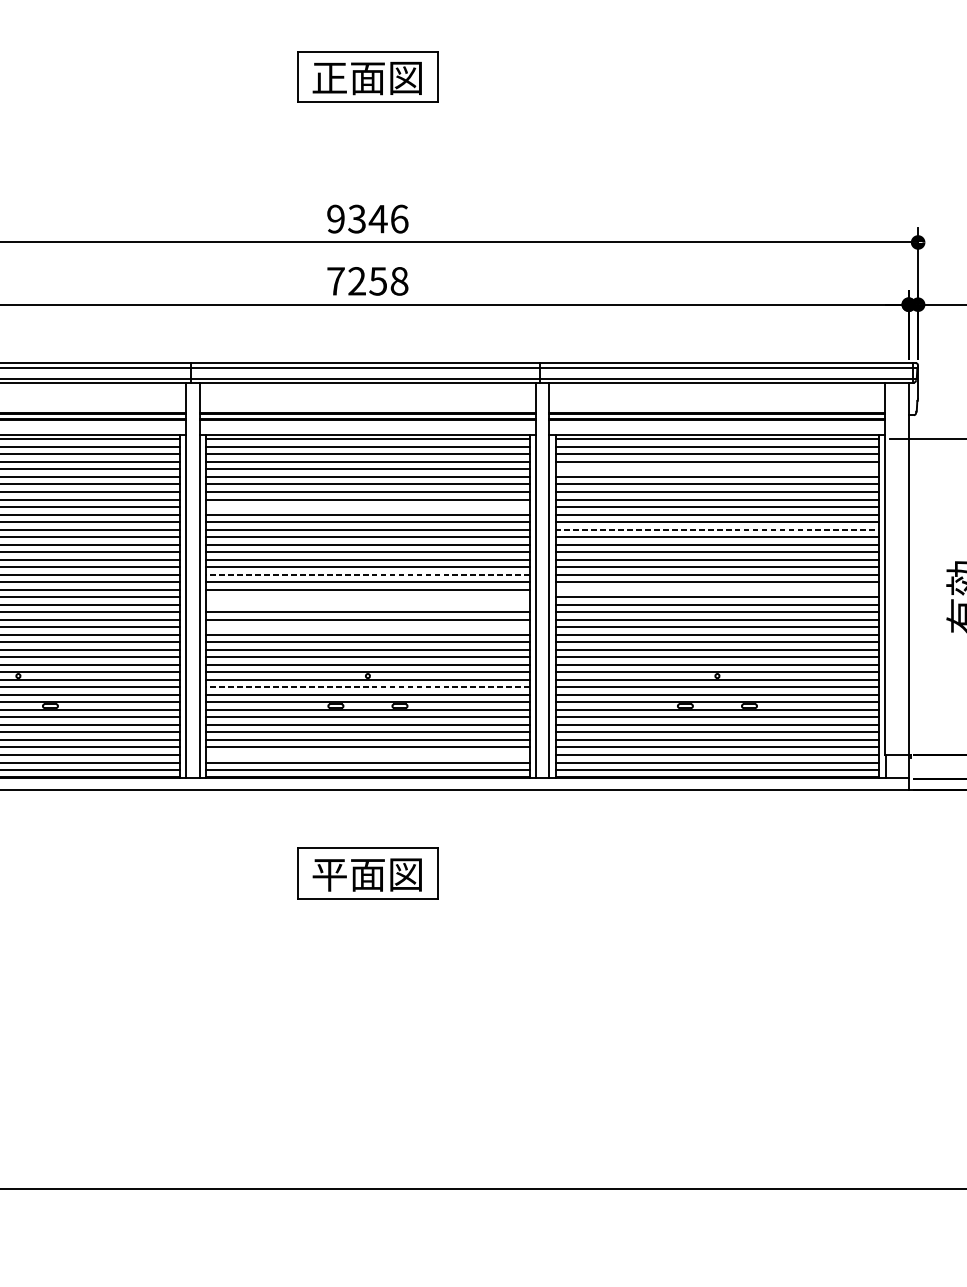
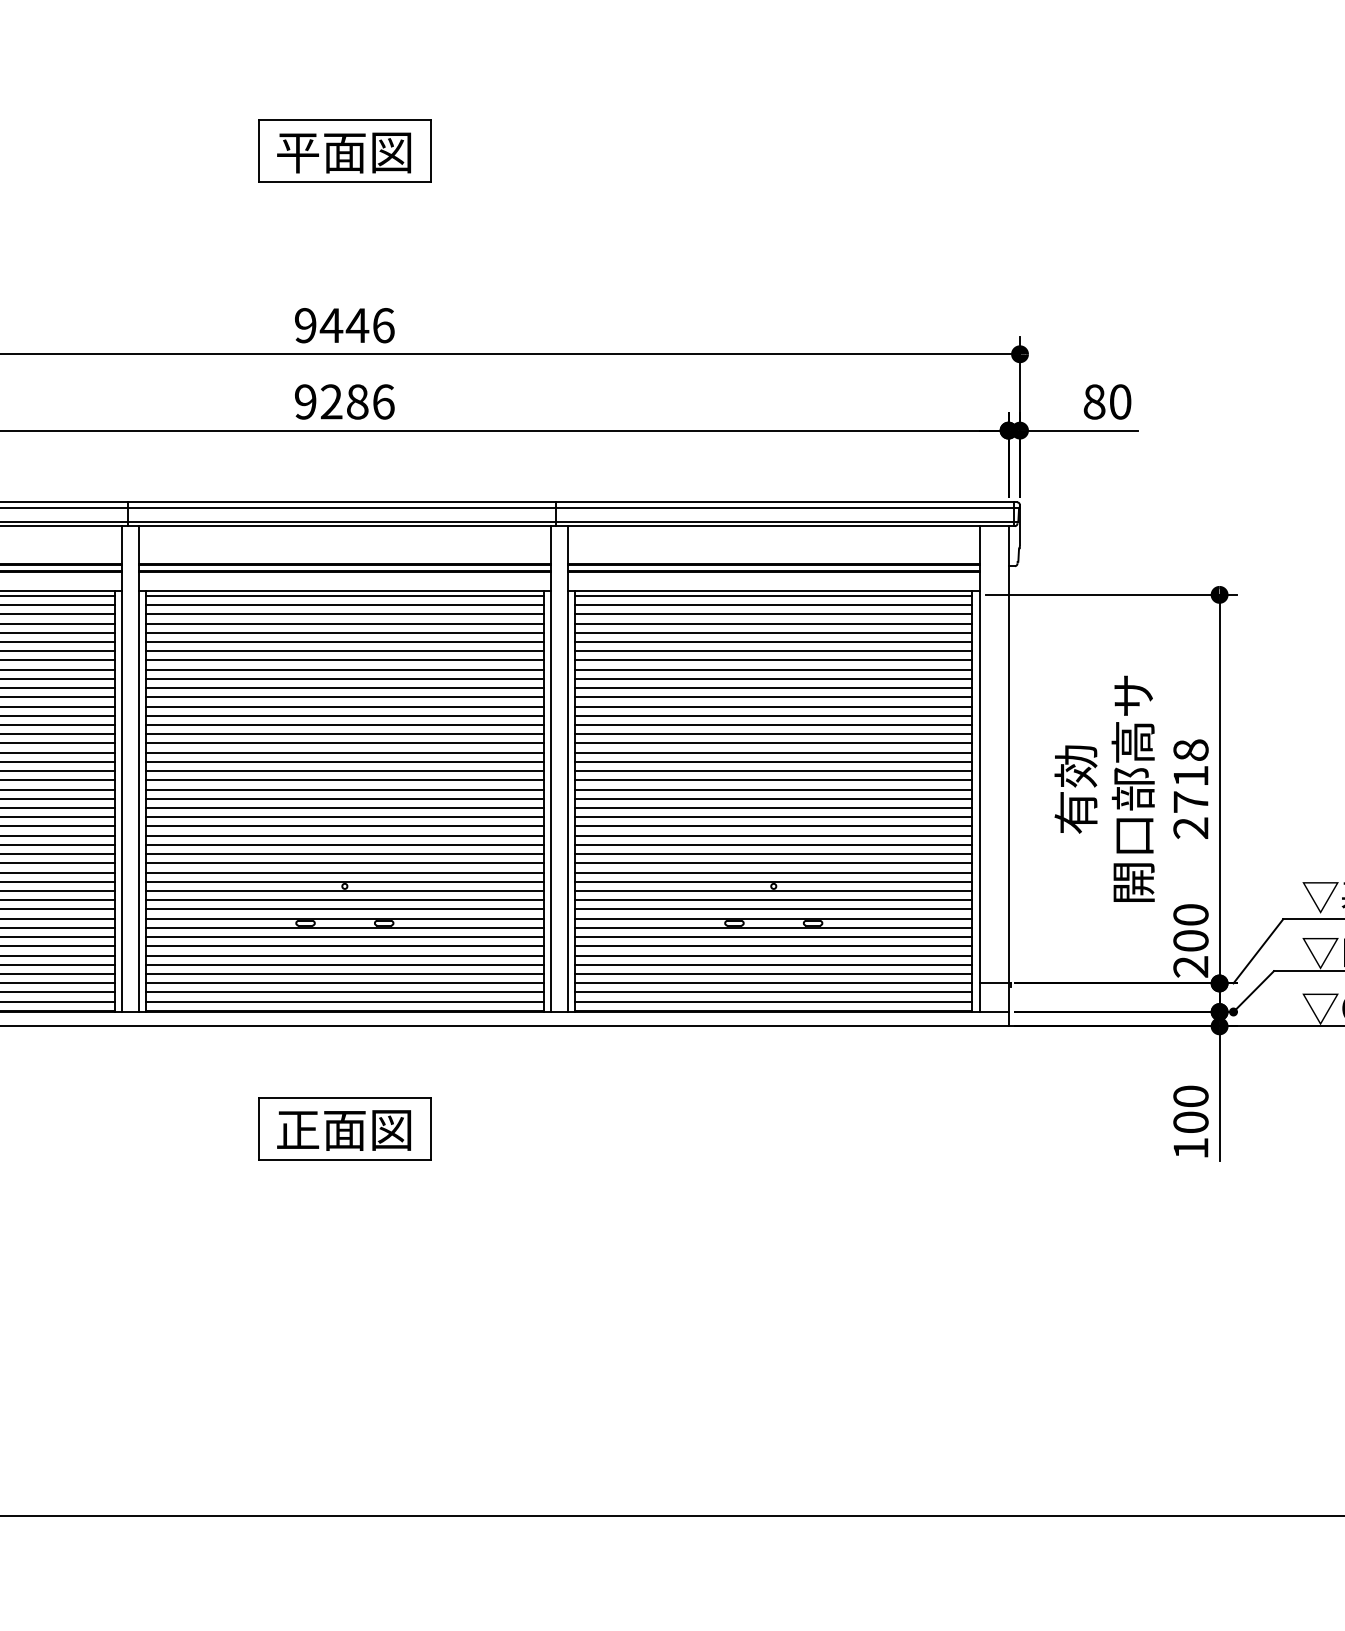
text: (330, 78) -> (298, 153), 正面図 -> 平面図
text: (357, 219) -> (331, 325), 9346 -> 9446
text: (367, 280) -> (344, 401), 7258 -> 9286
line: (717, 469) -> (773, 632), added
line: (367, 506) -> (344, 678), added
line: (717, 529) -> (773, 706), dashed -> solid
line: (367, 574) -> (344, 761), dashed -> solid
line: (717, 589) -> (773, 780), added
line: (367, 597) -> (344, 789), added
line: (367, 604) -> (344, 798), added
line: (367, 627) -> (344, 826), added
line: (367, 687) -> (344, 900), dashed -> solid
line: (367, 755) -> (344, 983), added
text: (330, 875) -> (298, 1130), 平面図 -> 正面図

